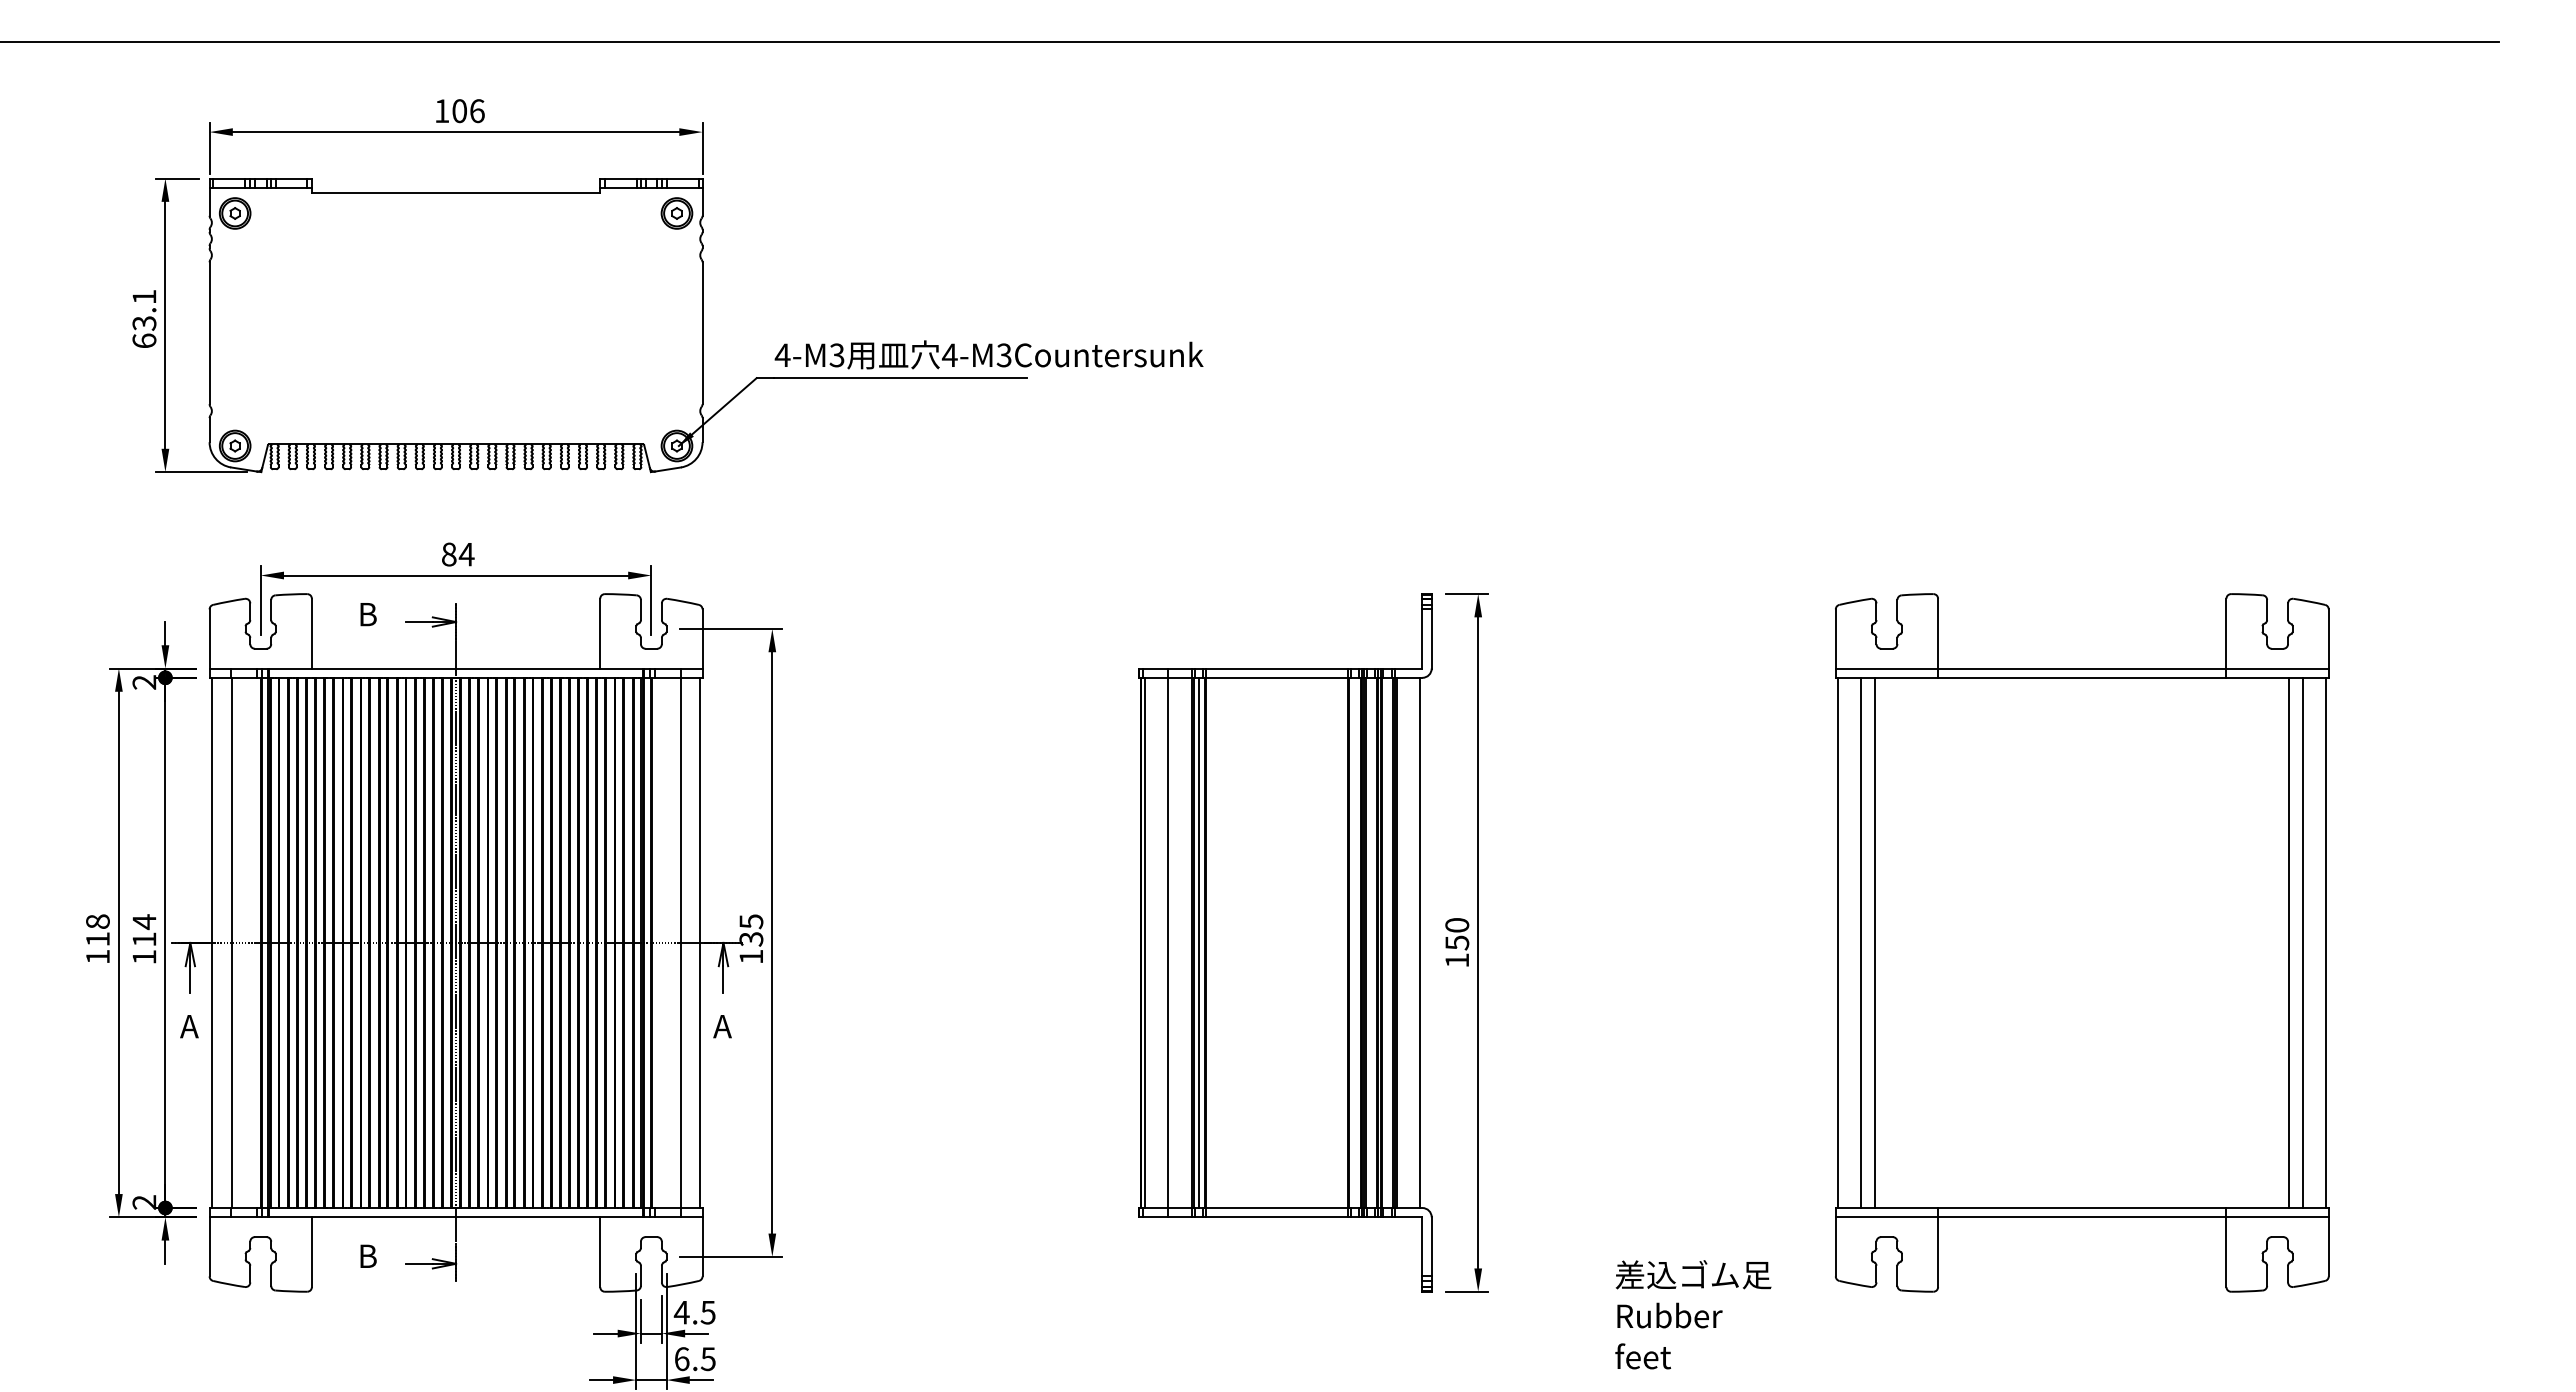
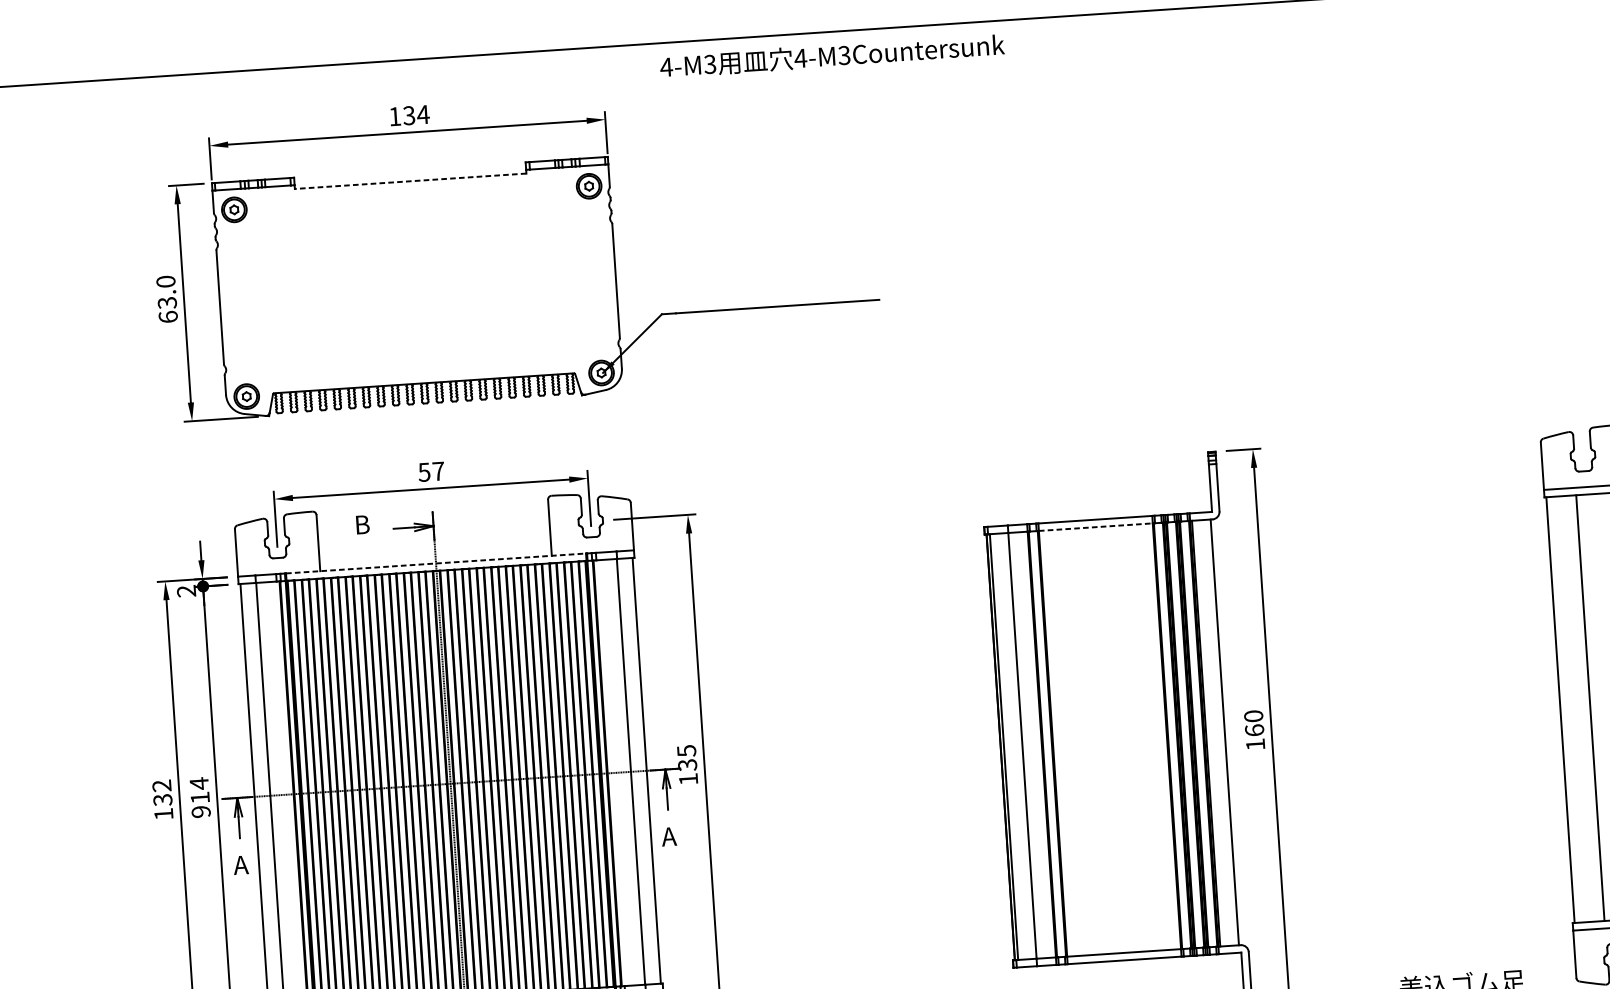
text: (468, 111) -> (416, 115), 106 -> 134
line: (455, 192) -> (410, 181), solid -> dashed
text: (144, 296) -> (165, 281), 63.1 -> 63.0
text: (988, 354) -> (831, 55), moved
text: (457, 554) -> (431, 471), 84 -> 57
line: (456, 668) -> (436, 563), solid -> dashed
line: (1277, 677) -> (1096, 526), solid -> dashed
text: (97, 930) -> (162, 792), 118 -> 132
line: (1199, 942) -> (1047, 743), removed
text: (1457, 942) -> (1254, 730), 150 -> 160
line: (1861, 942) -> (1579, 708), removed
text: (144, 957) -> (201, 812), 114 -> 914

